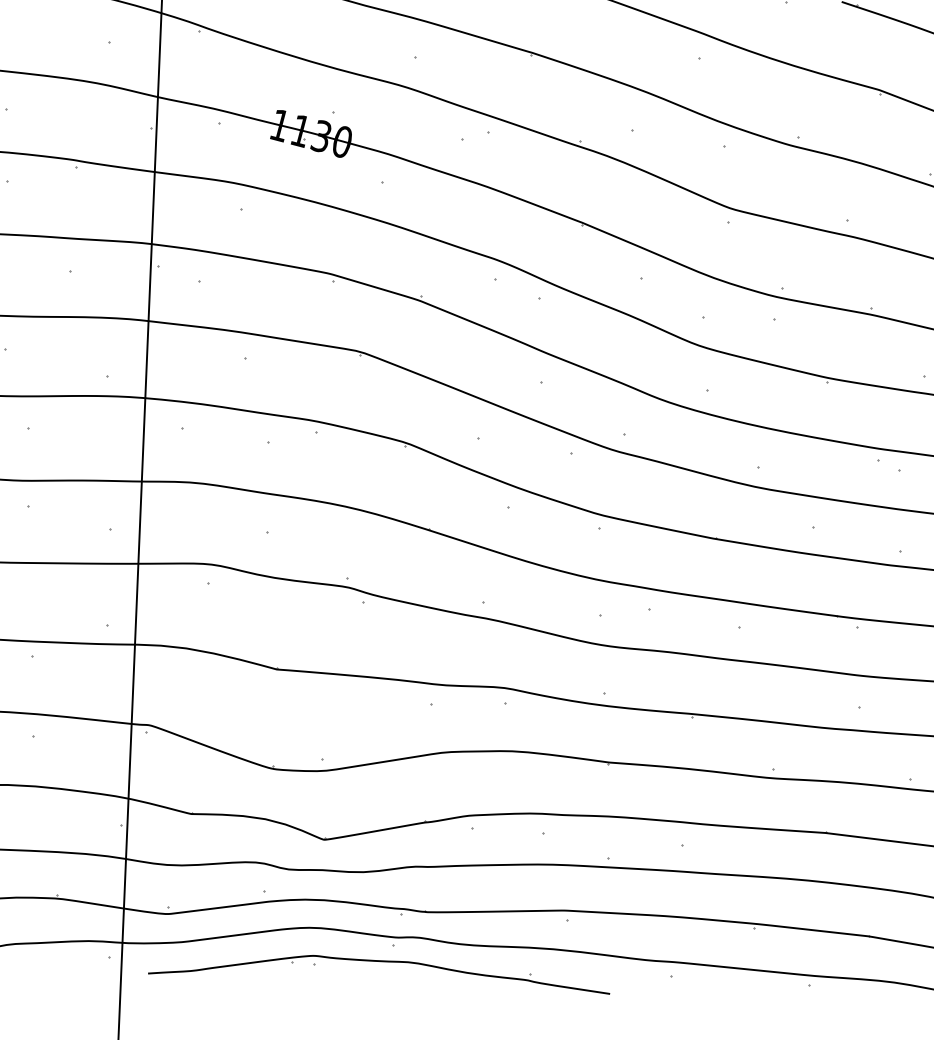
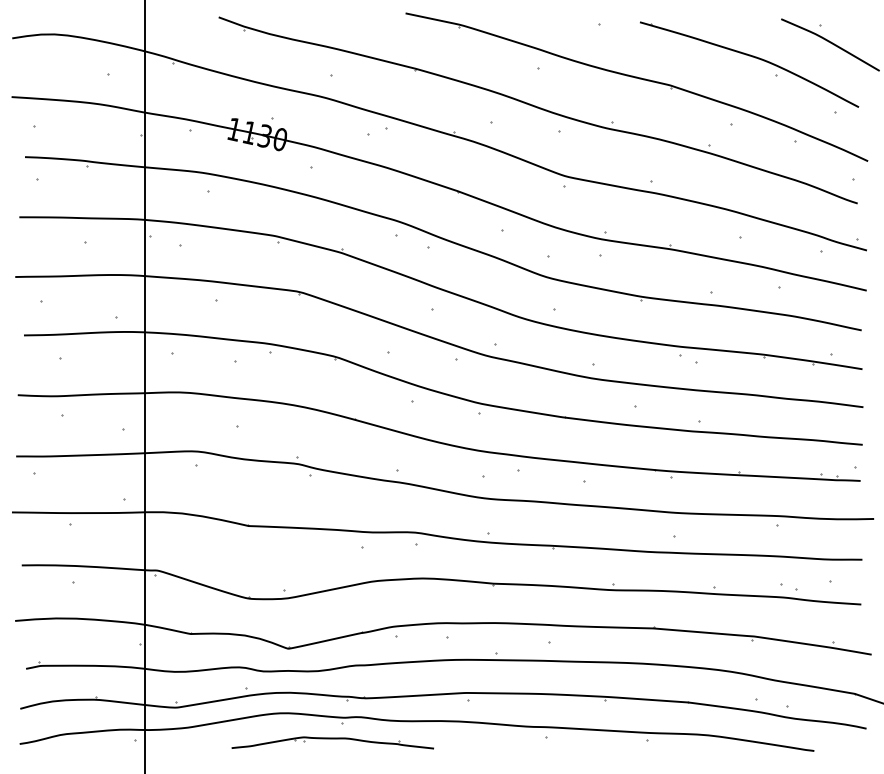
part: (379, 970) -> (332, 742), size x0.6

